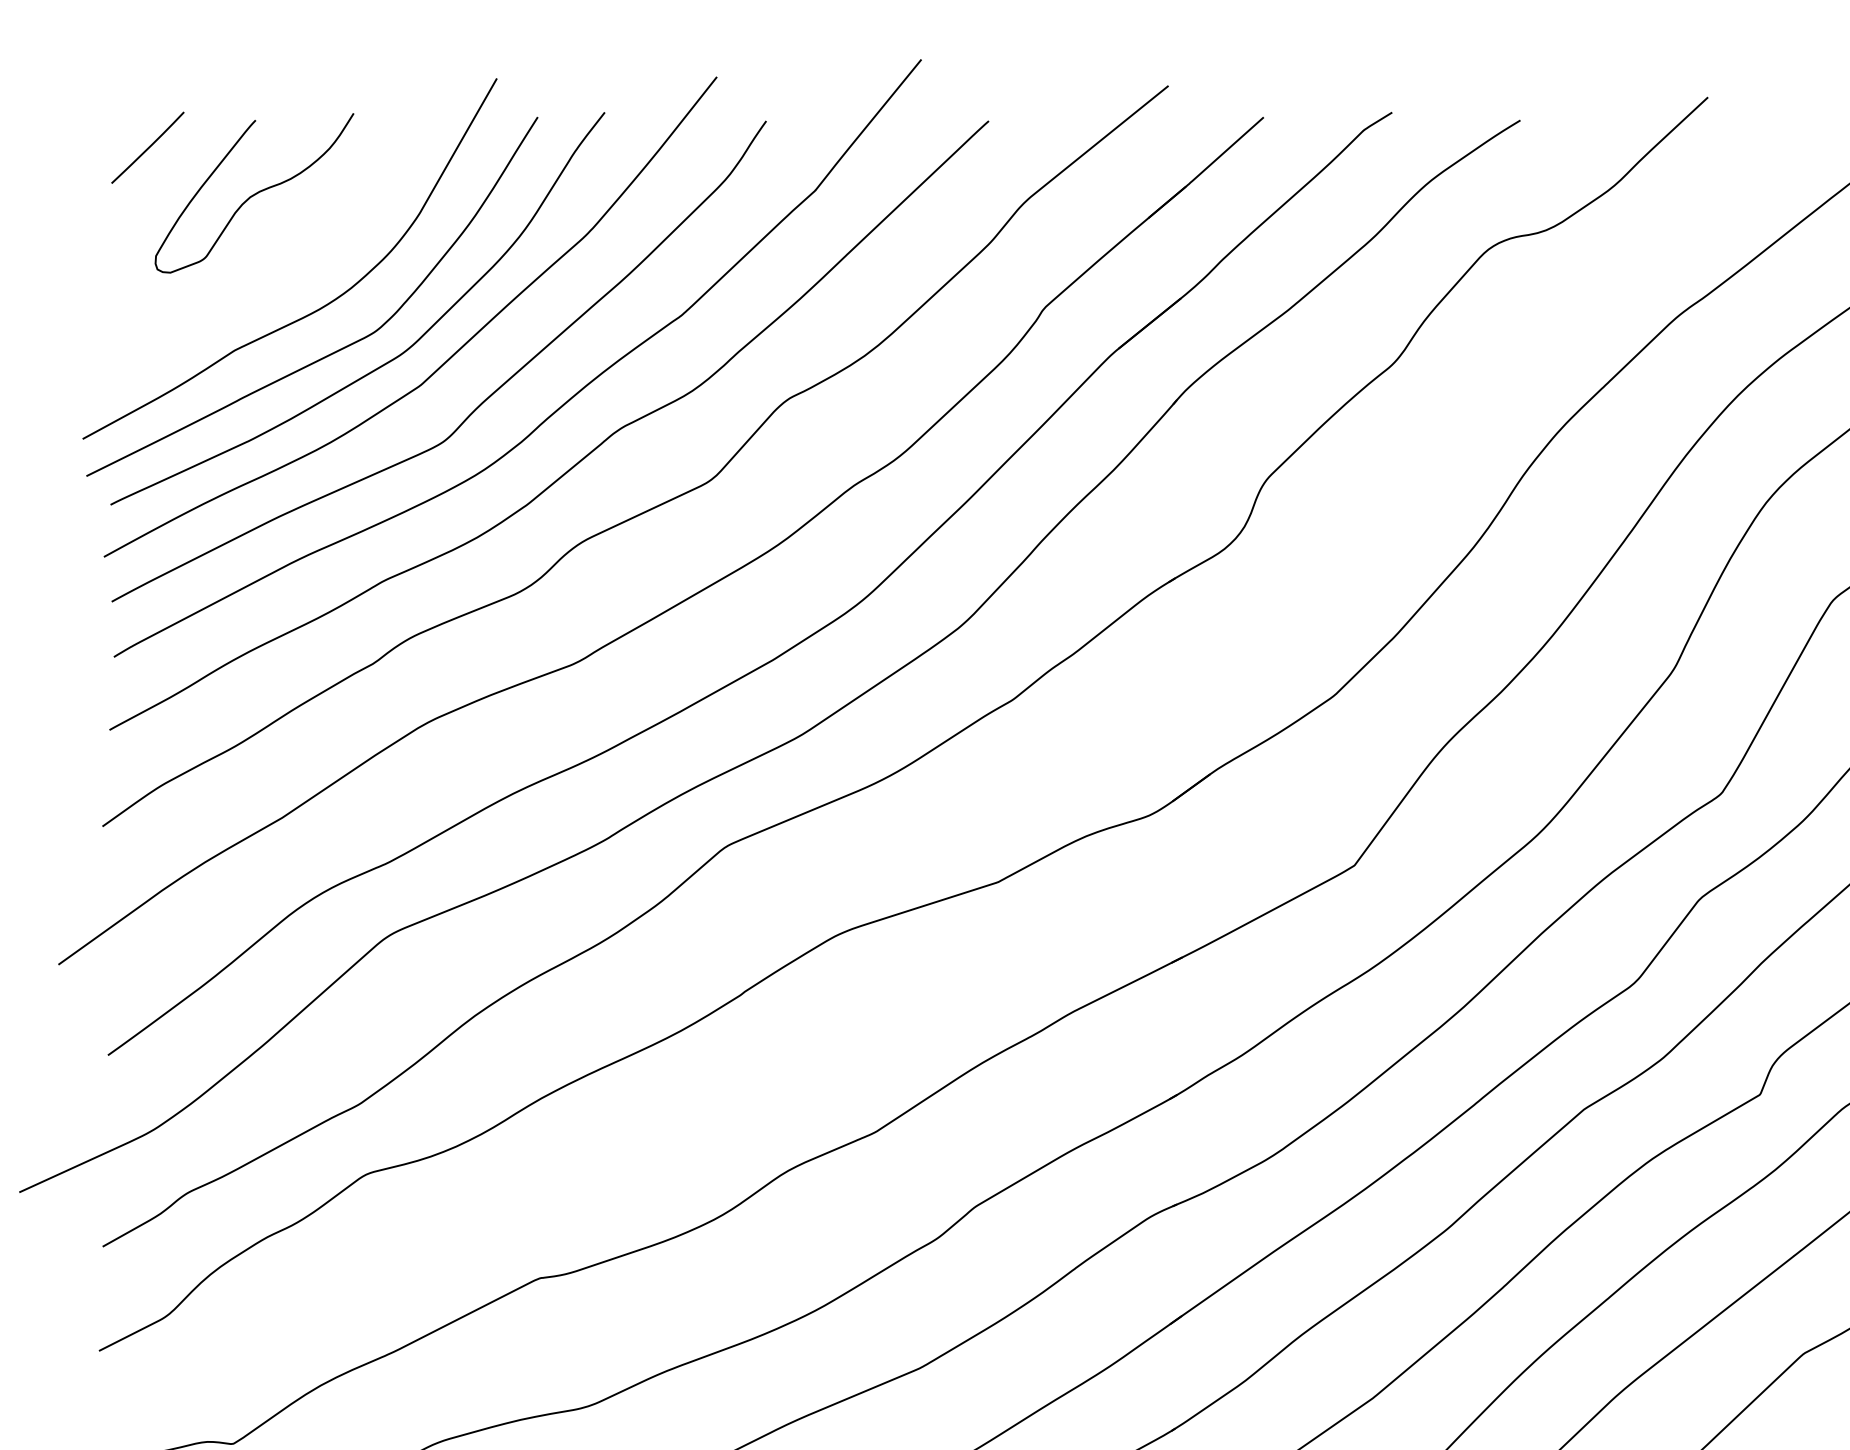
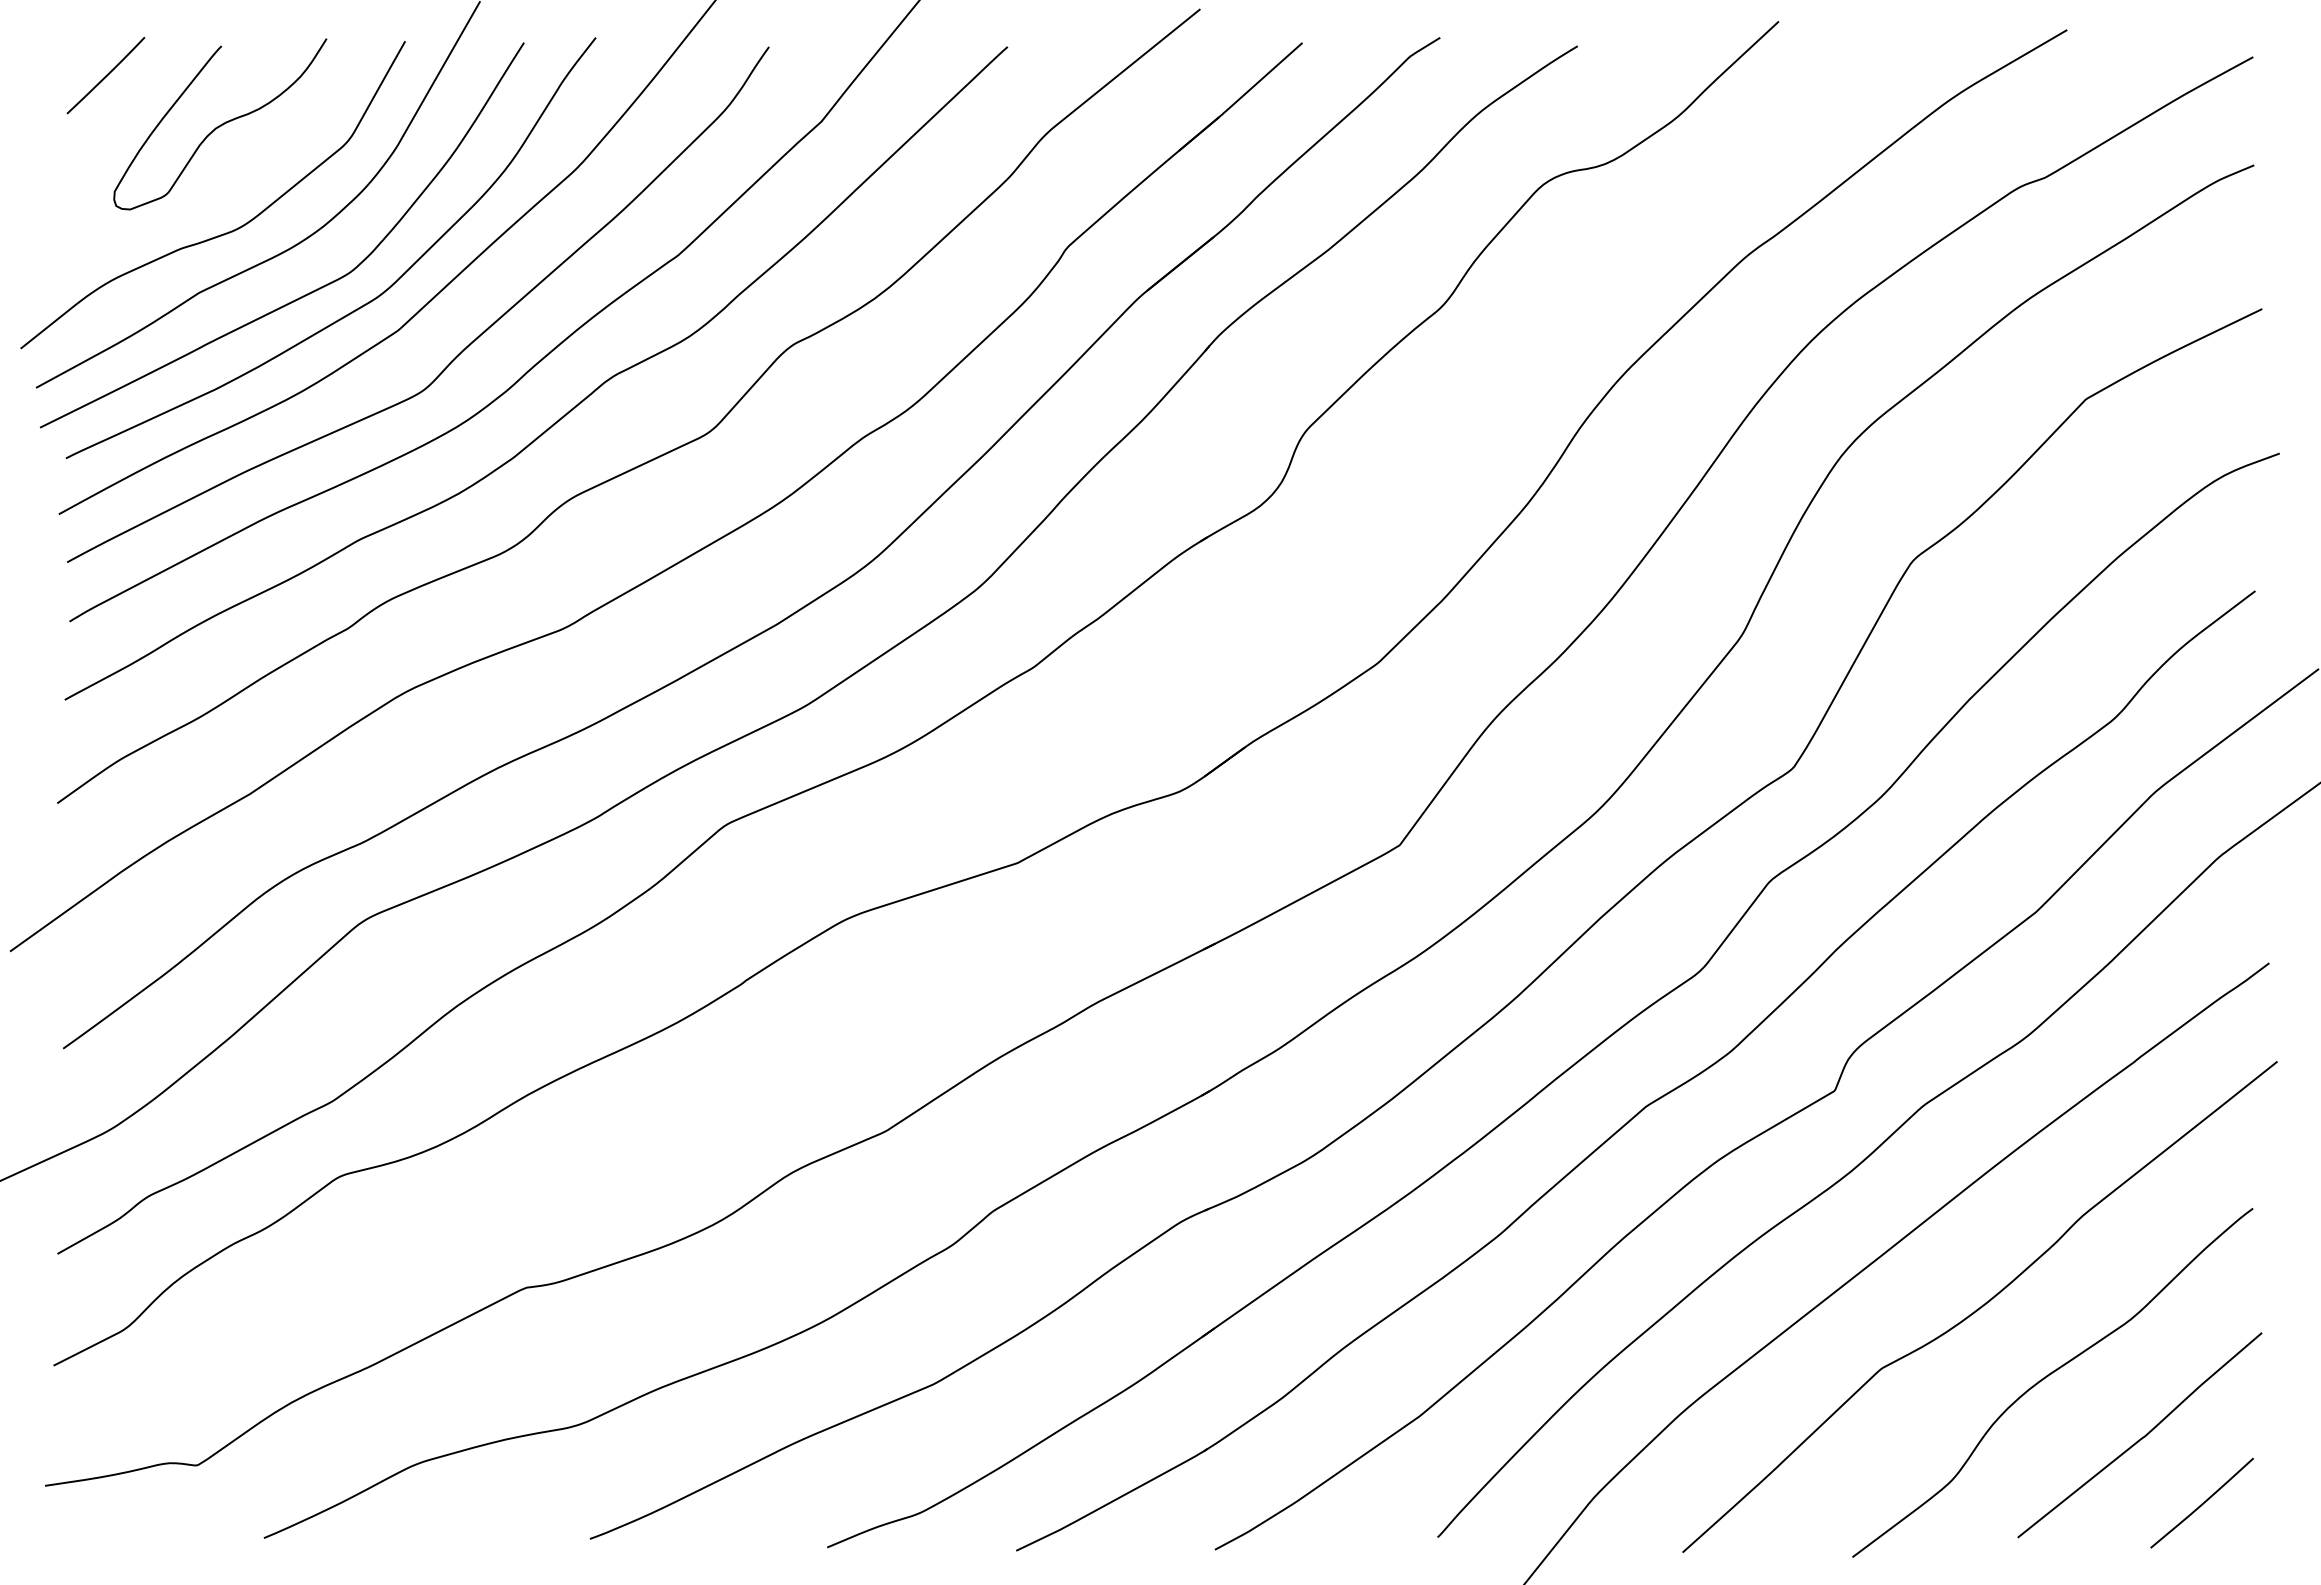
curve: (262, 293) -> (228, 231), added

